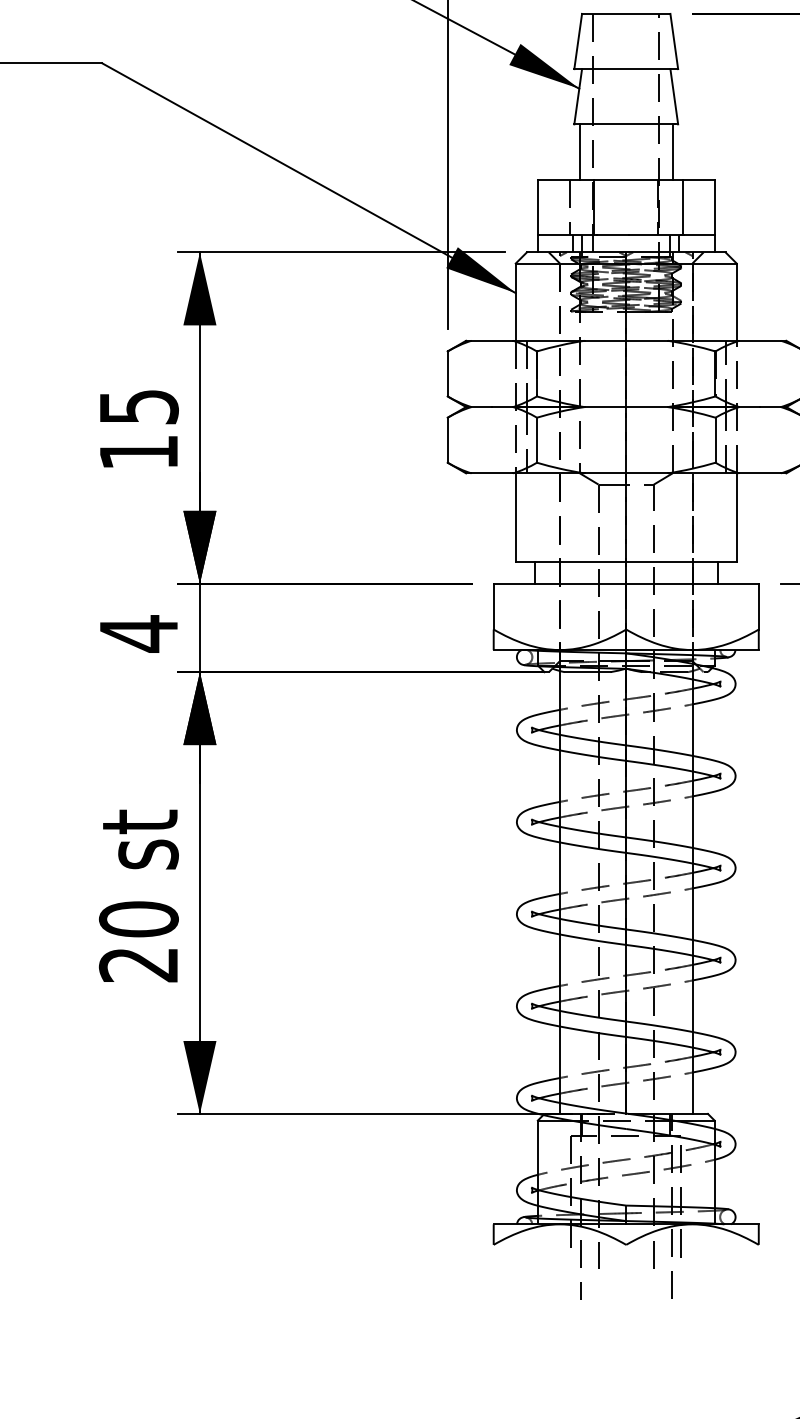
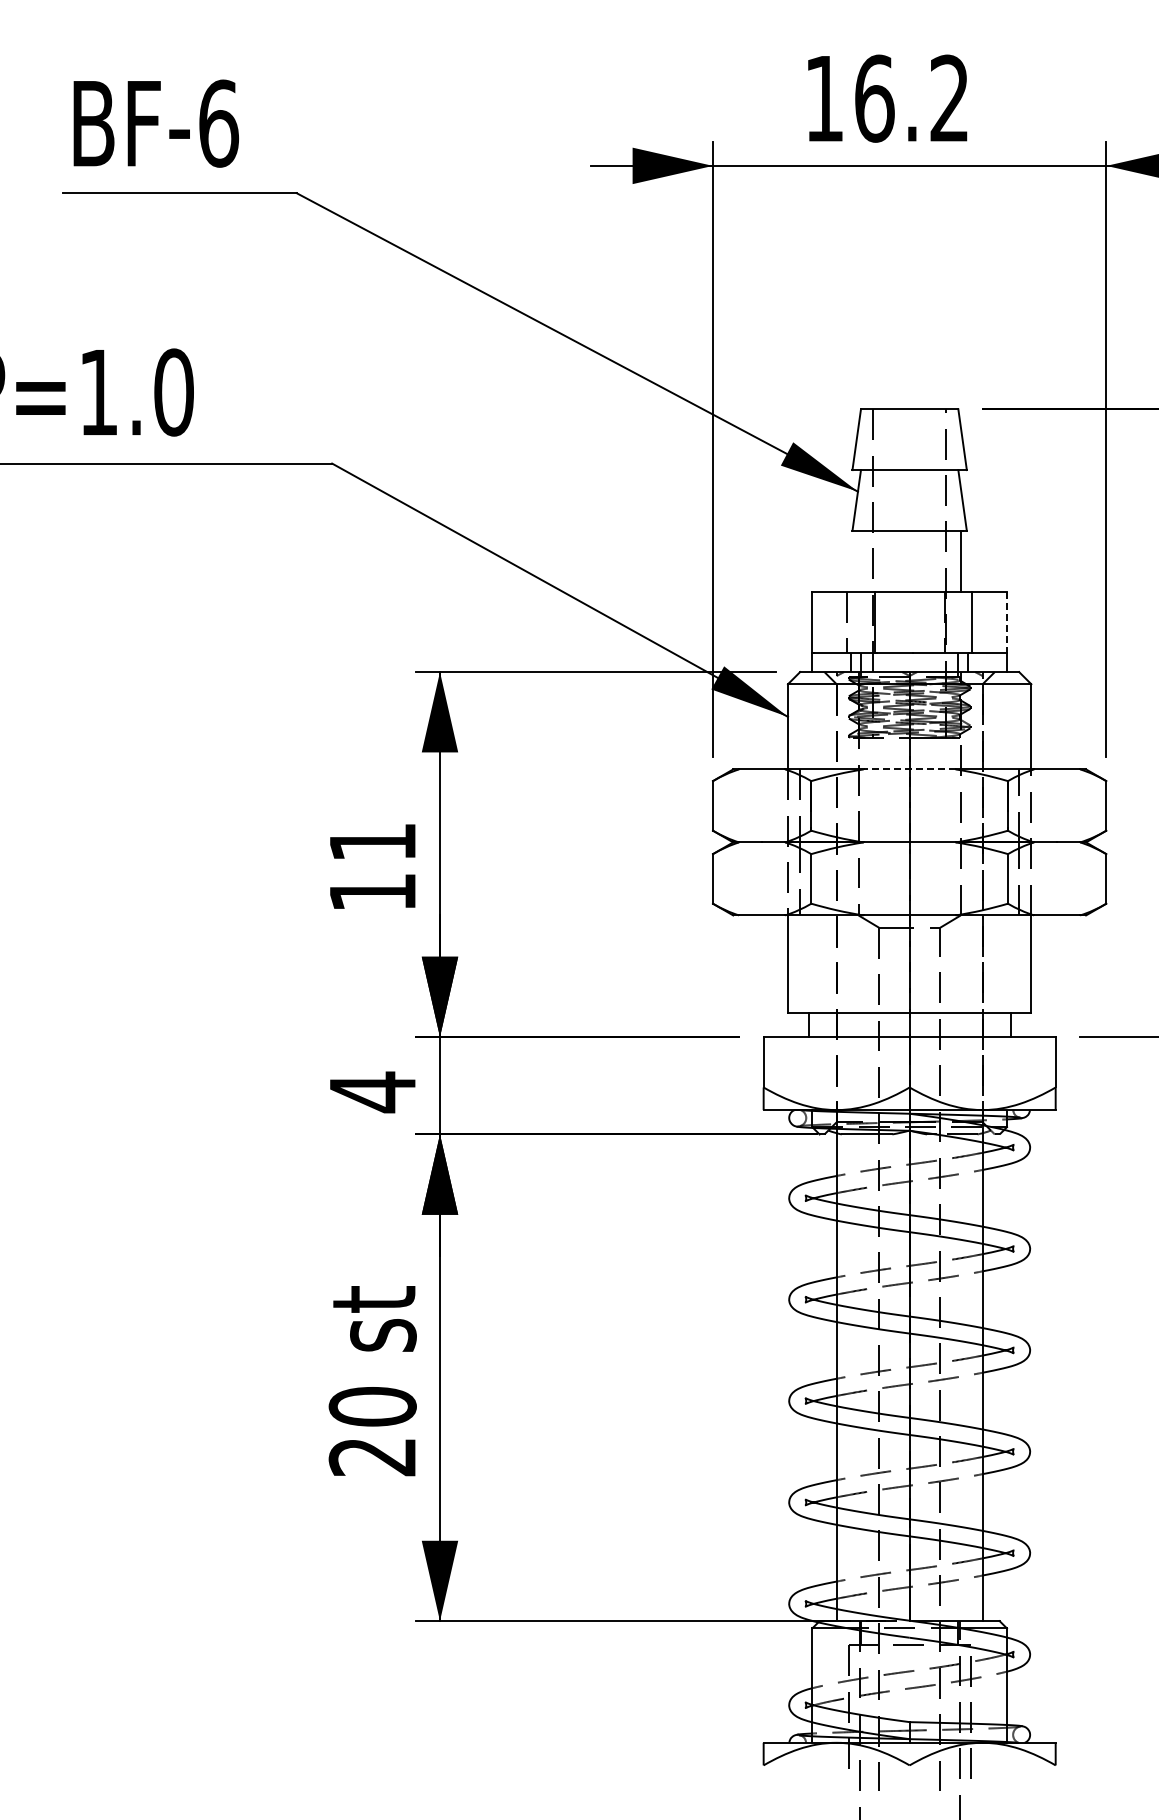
line: (579, 151) -> (858, 560), removed
line: (714, 207) -> (1006, 622), solid -> dashed
line: (626, 340) -> (909, 769), solid -> dashed
text: (139, 407) -> (373, 842), 15 -> 11

